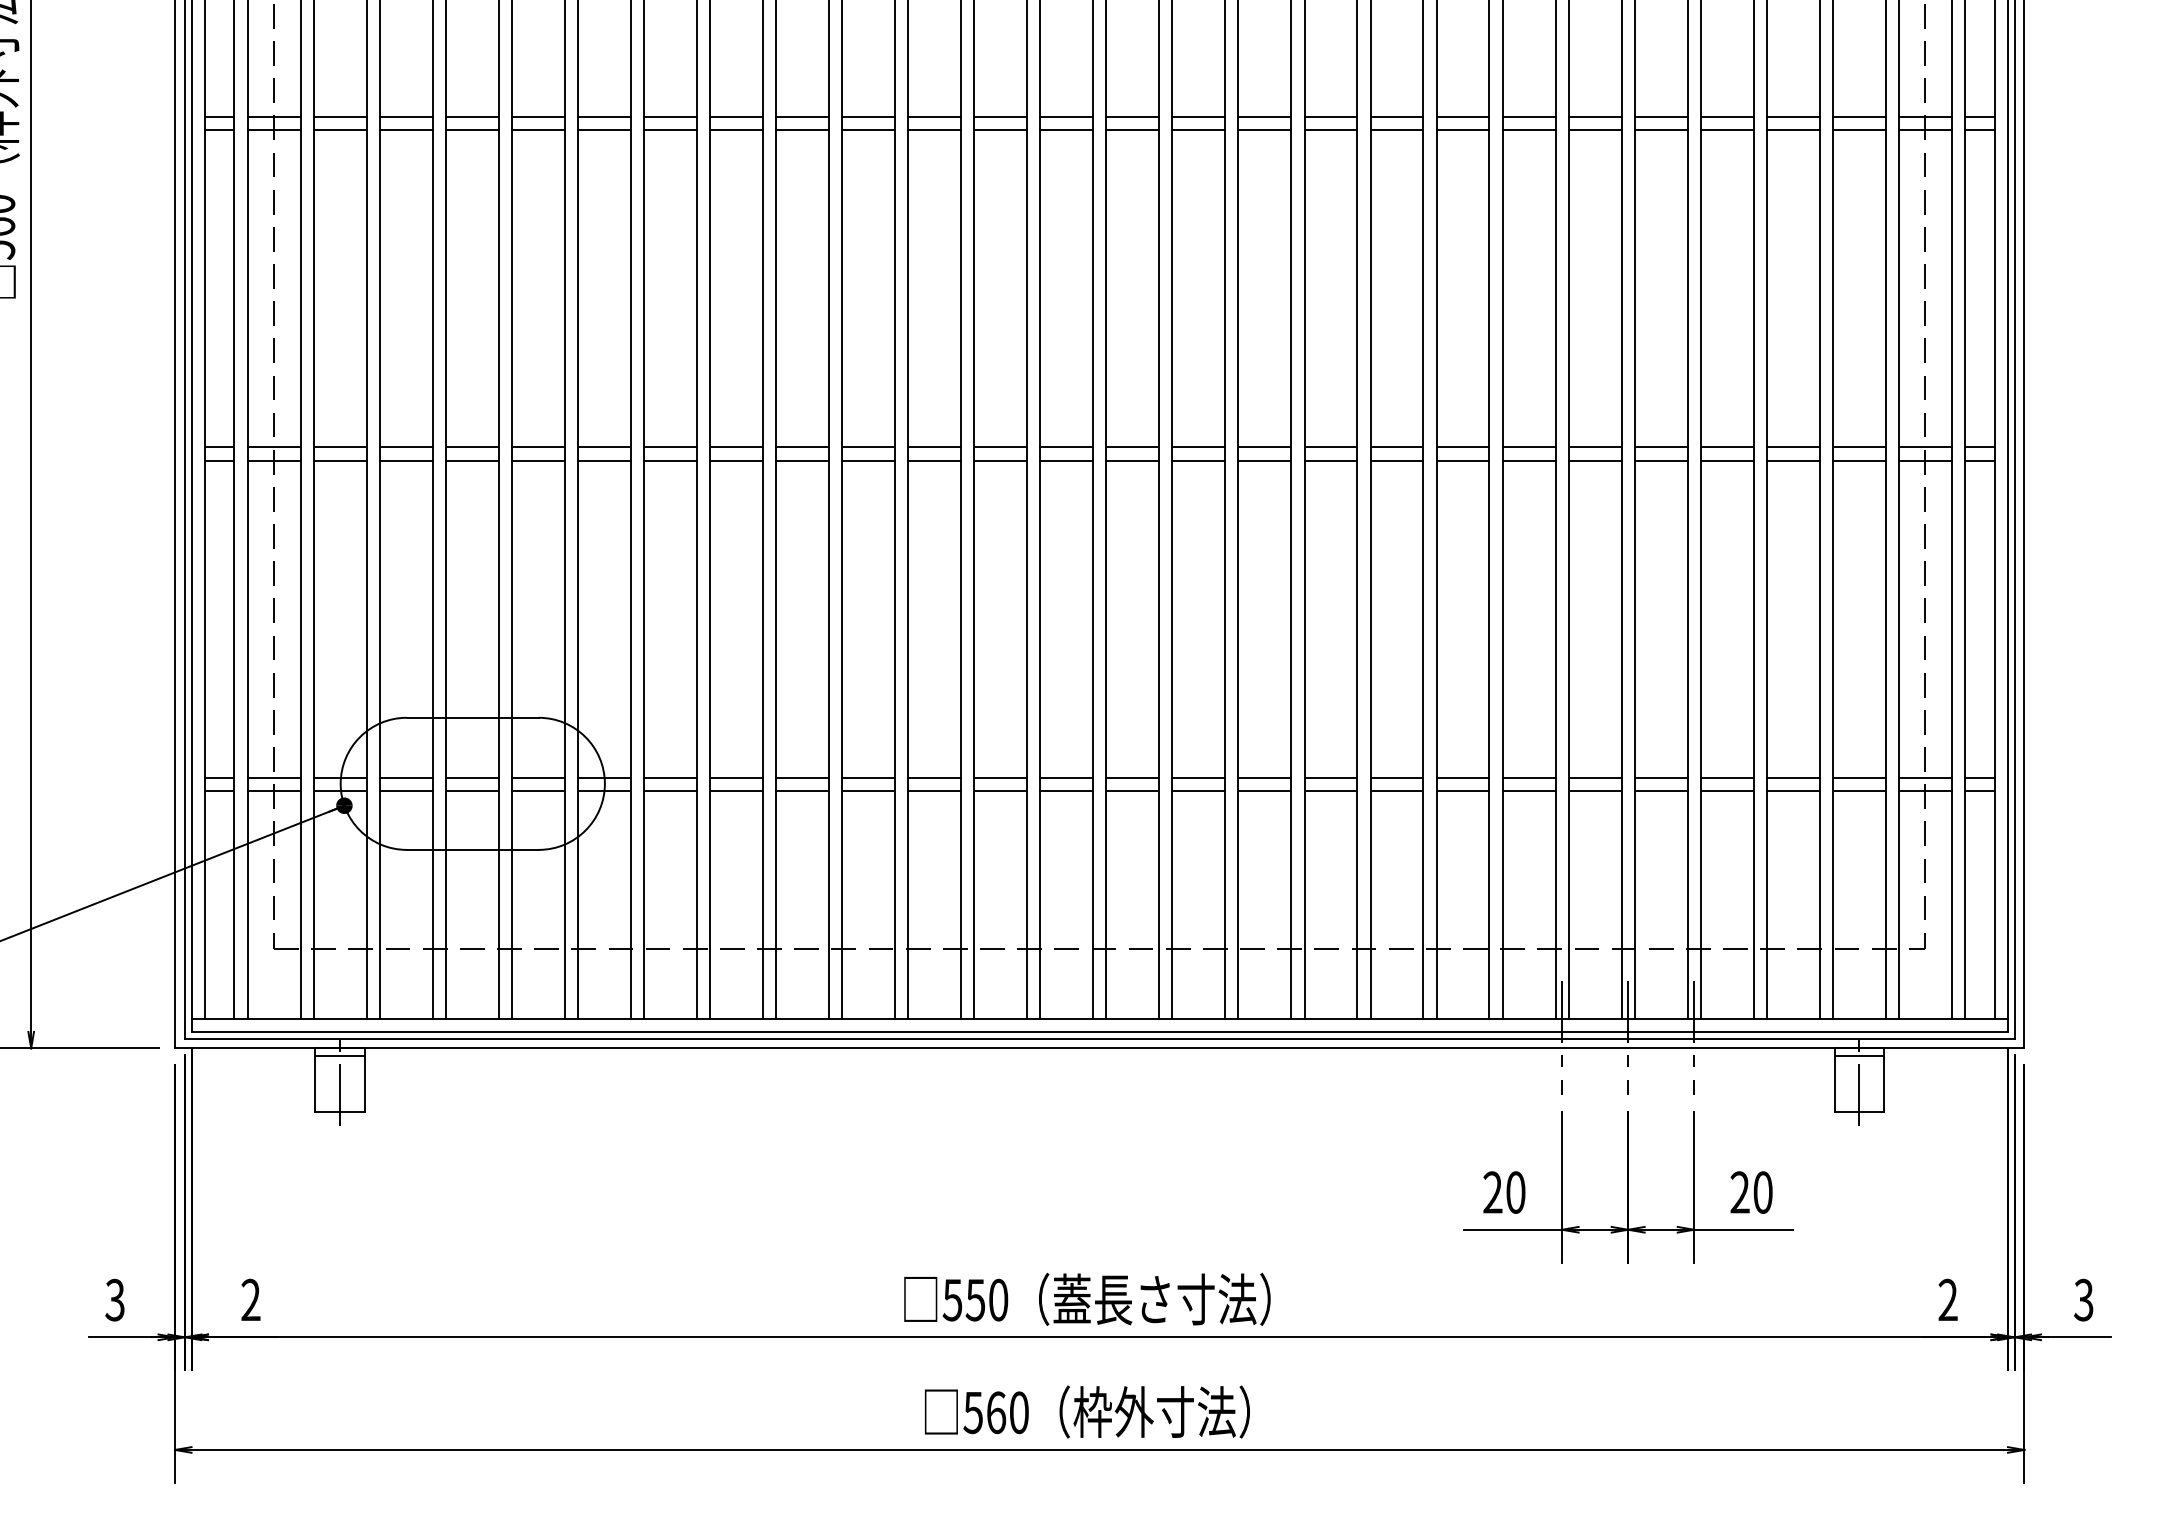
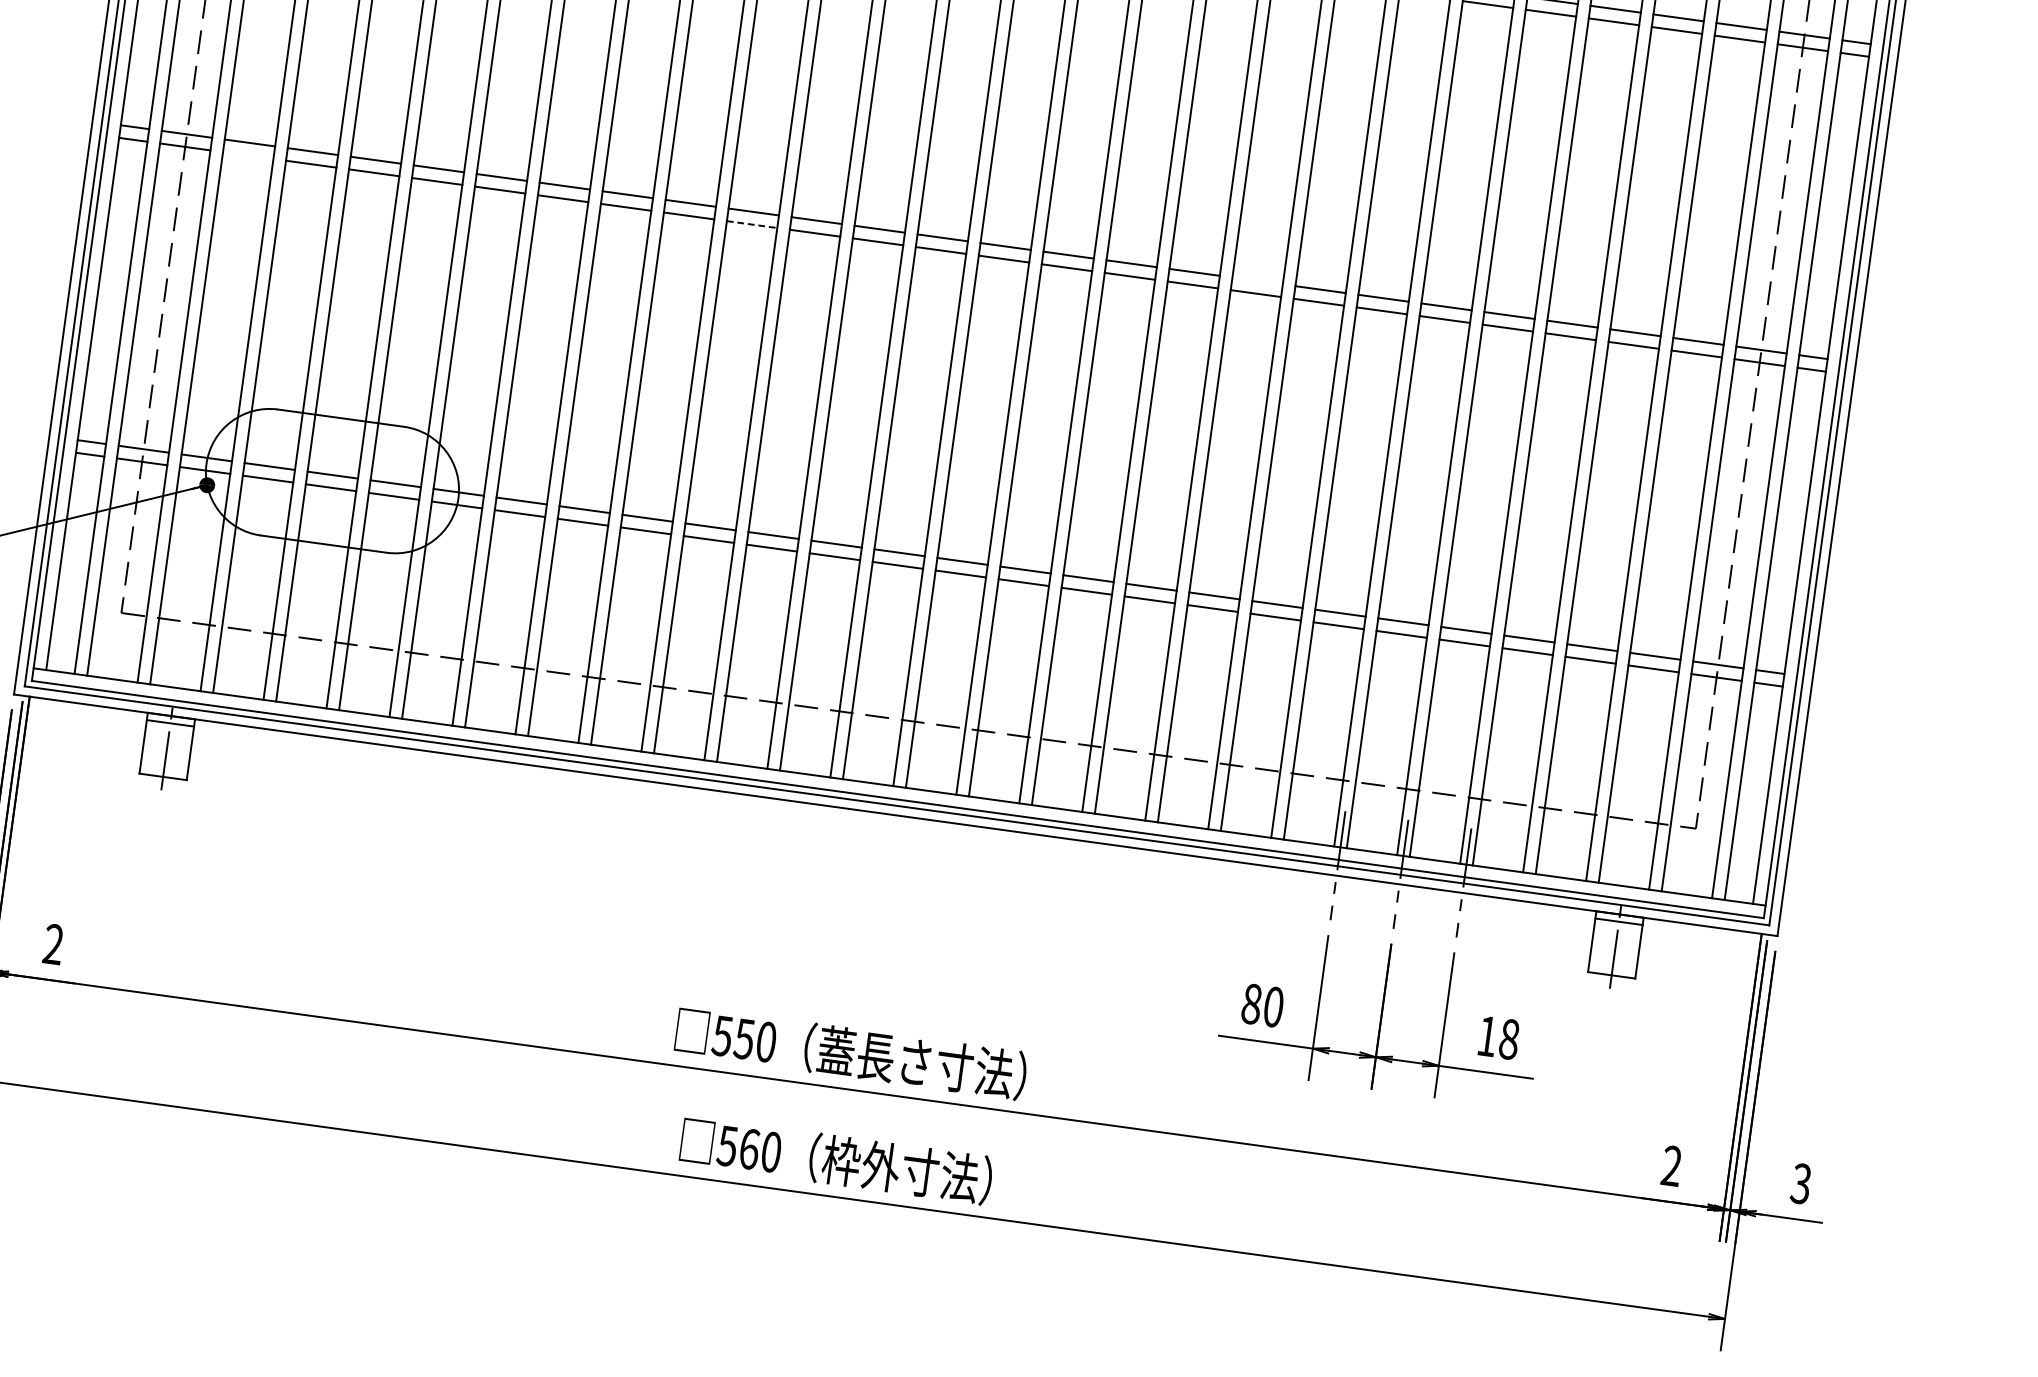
line: (1396, 447) -> (1257, 281), removed
line: (339, 460) -> (247, 155), removed
line: (869, 460) -> (752, 224), solid -> dashed
text: (1492, 1192) -> (1251, 1003), 20 -> 80
text: (1751, 1192) -> (1498, 1037), 20 -> 18

